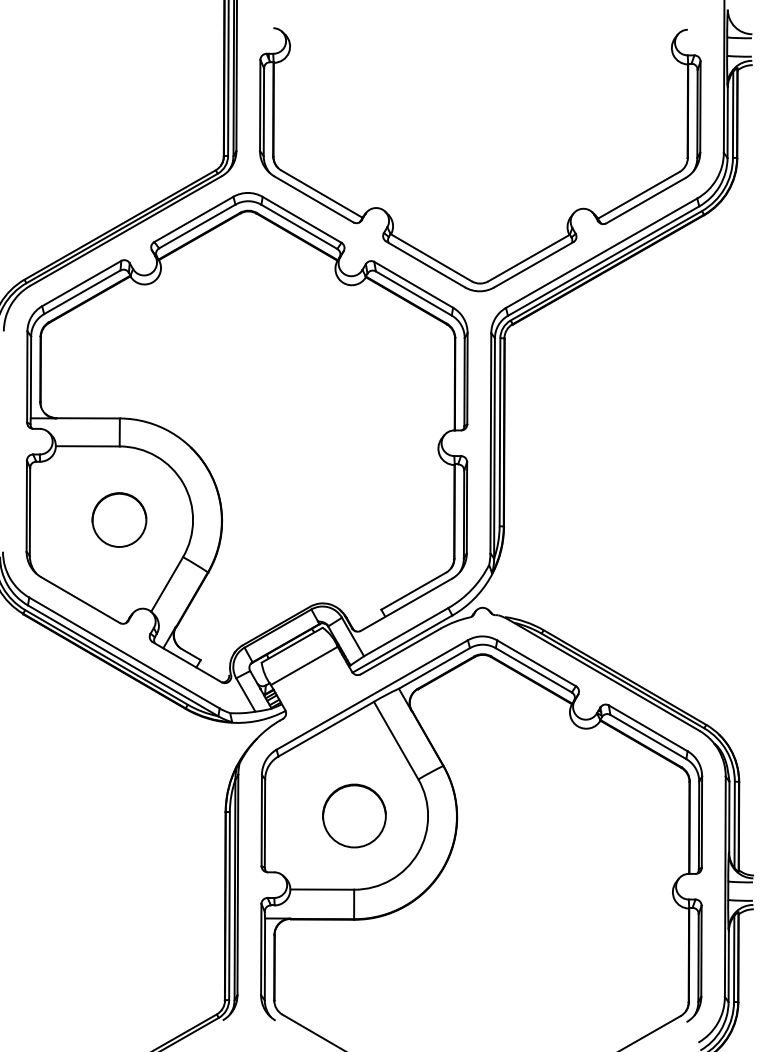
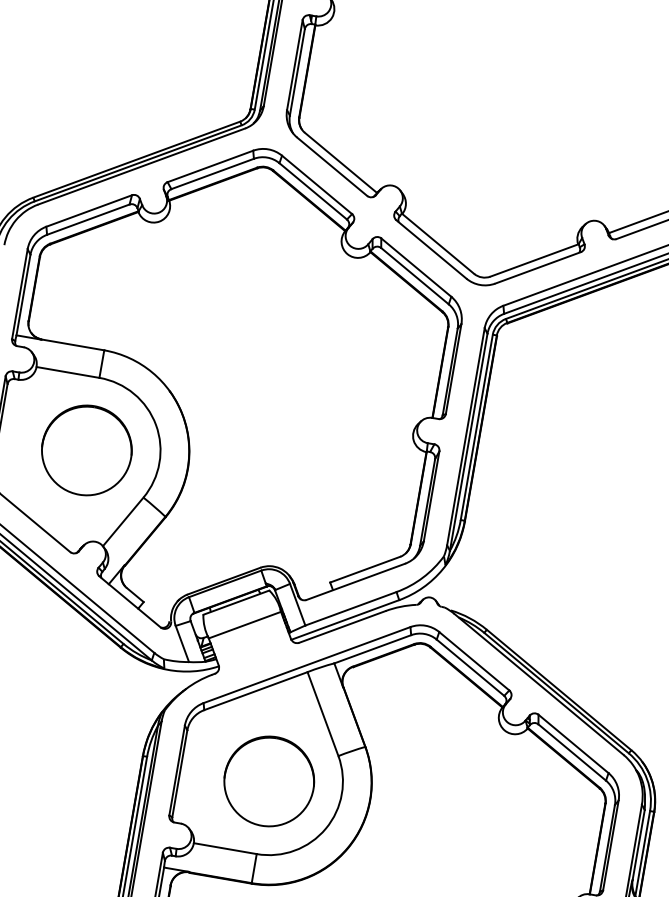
part: (119, 519) -> (87, 449), size x1.67
part: (354, 815) -> (269, 780), size x1.43

